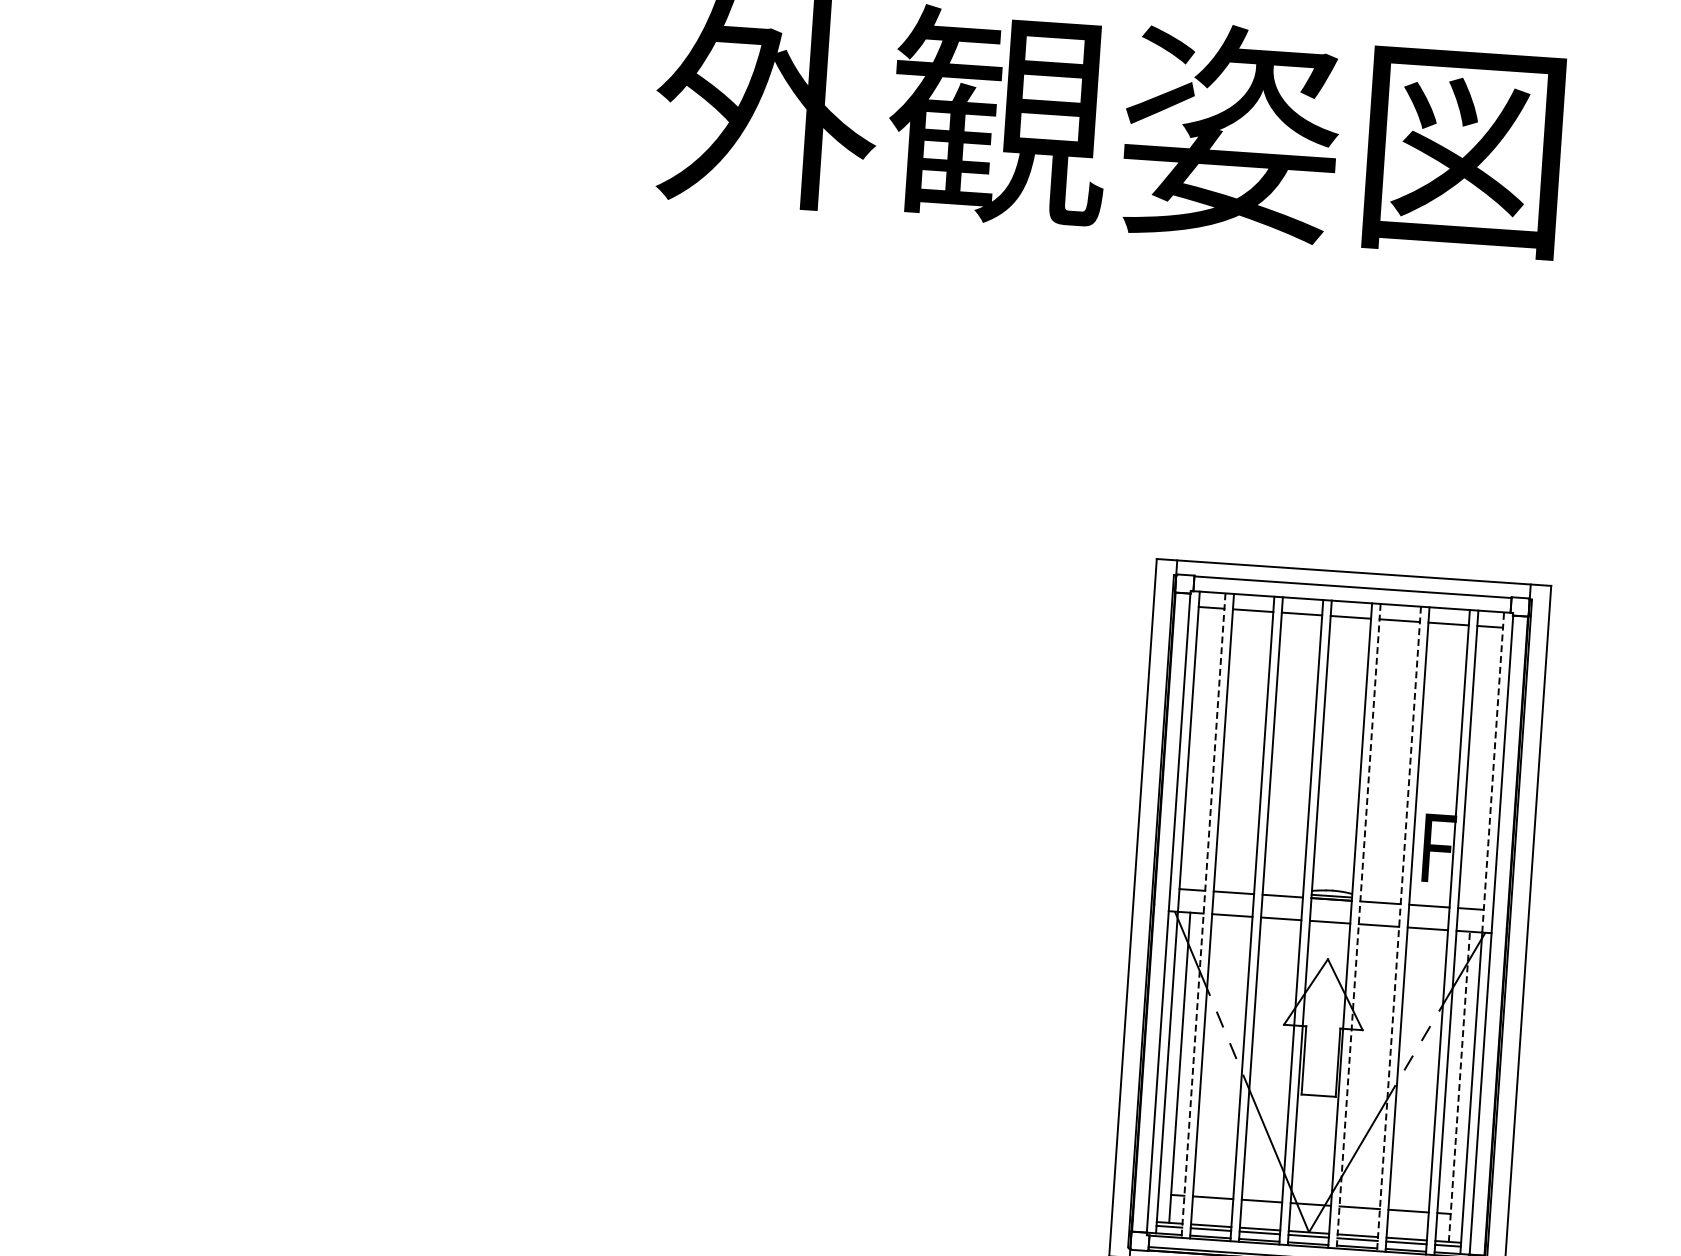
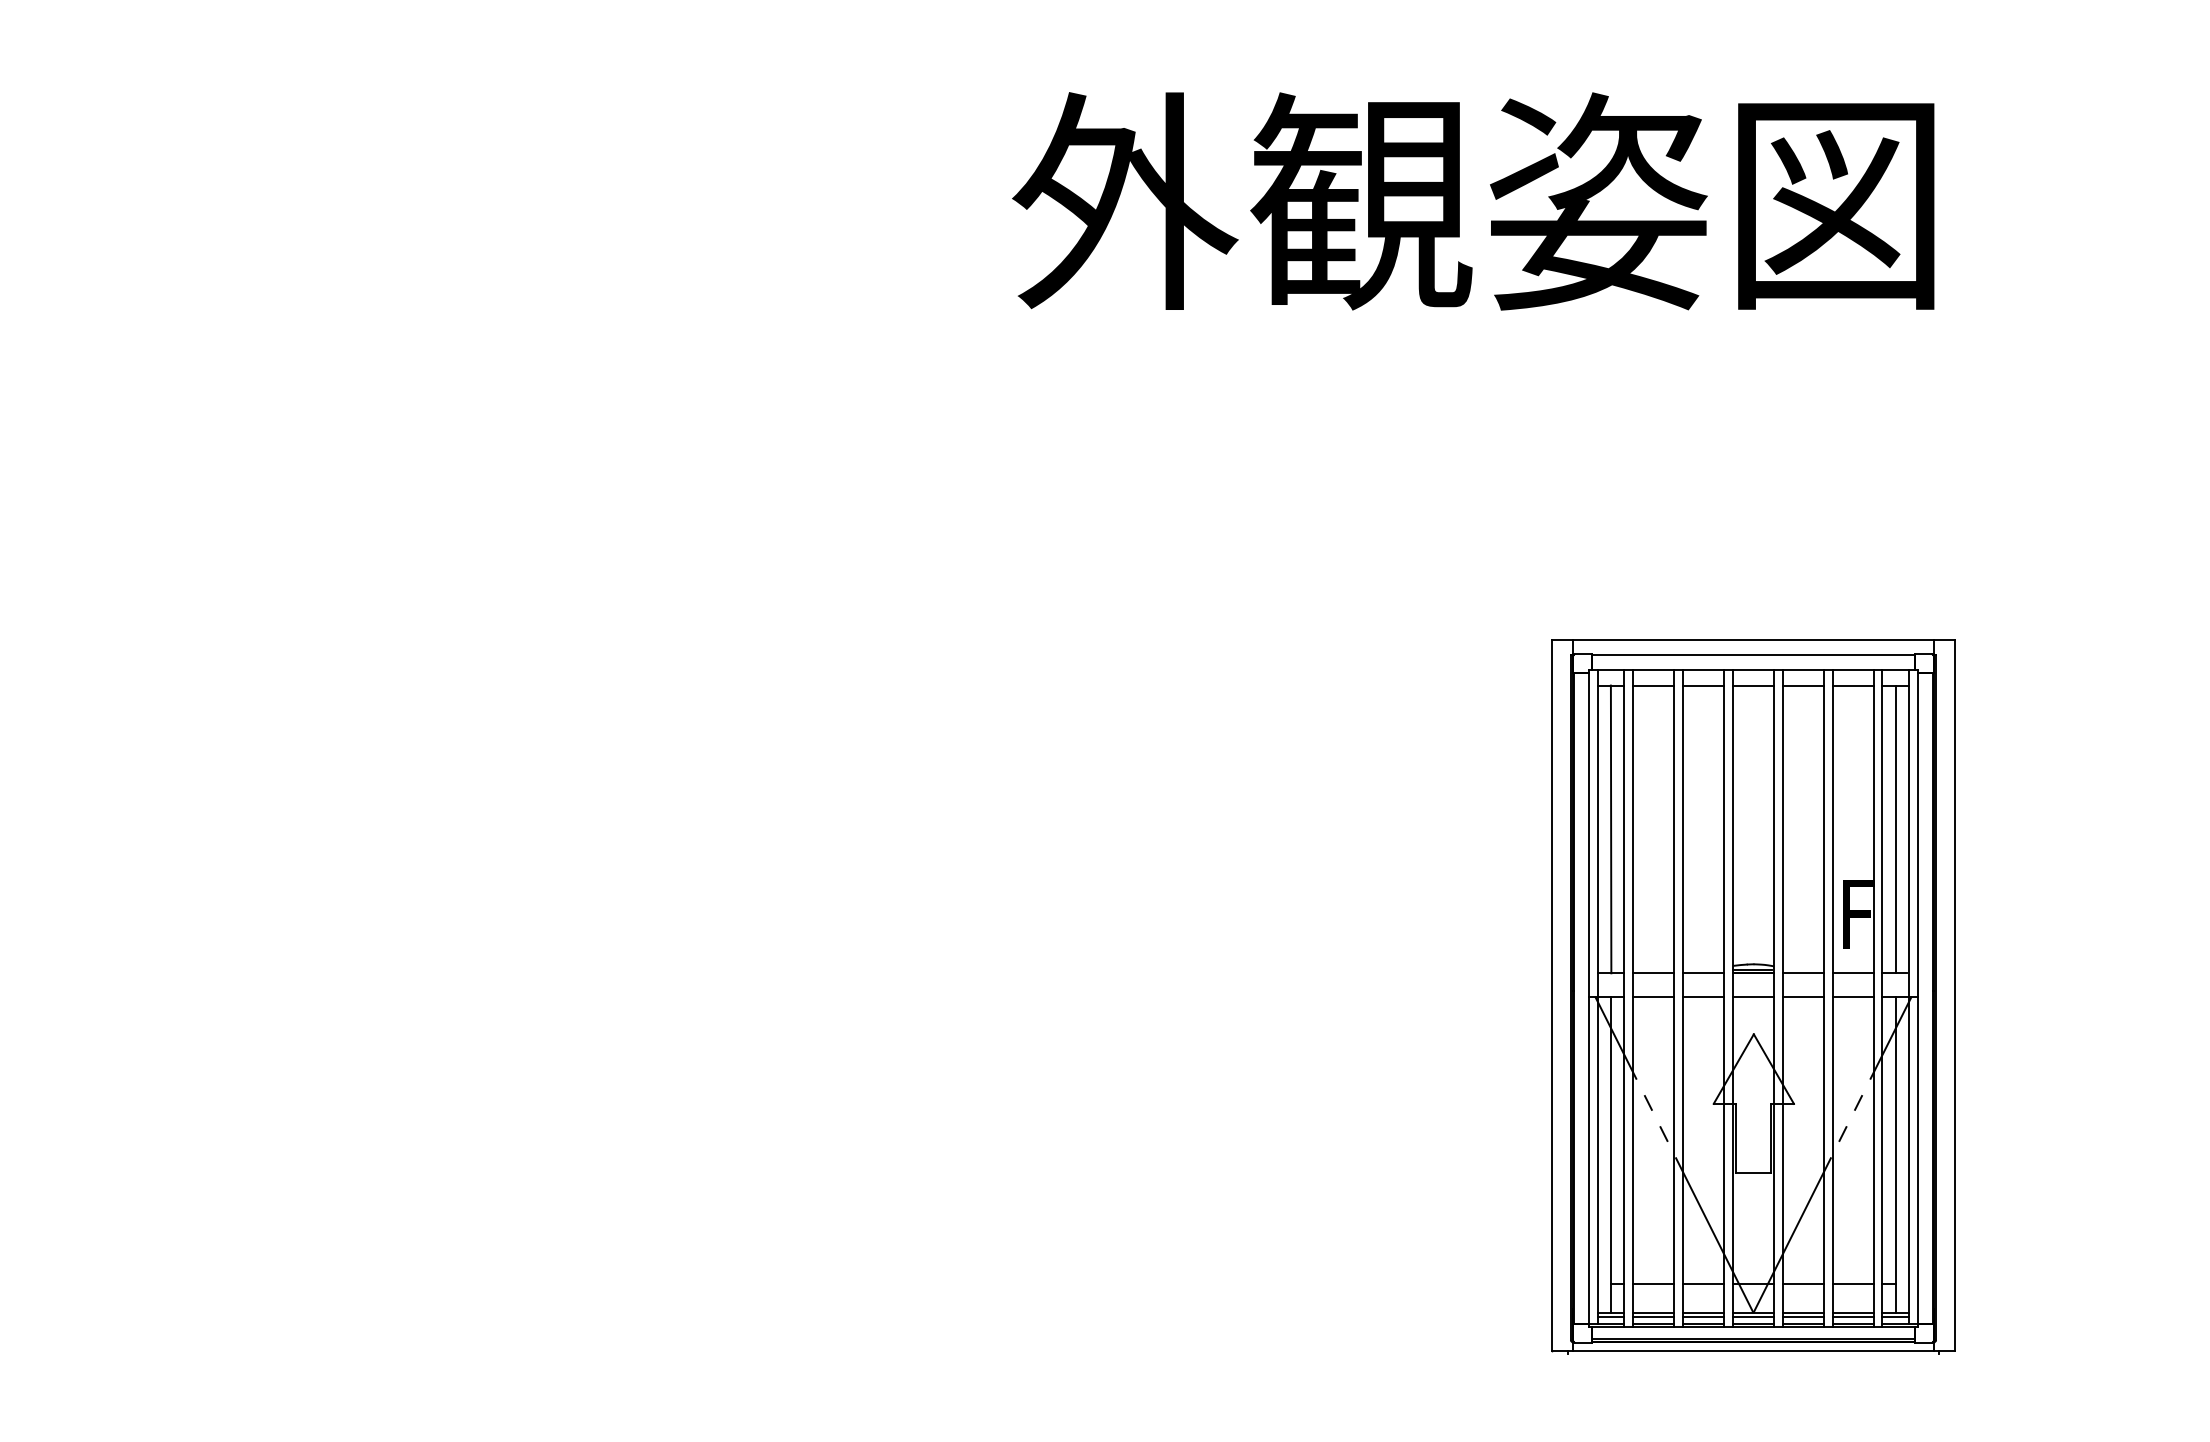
line: (1201, 748) -> (1610, 829), added
line: (1481, 768) -> (1896, 829), added
line: (1493, 771) -> (1908, 832), dashed -> solid
line: (1203, 915) -> (1624, 998), dashed -> solid
line: (1358, 926) -> (1782, 998), dashed -> solid
line: (1398, 928) -> (1823, 998), dashed -> solid
line: (1459, 1086) -> (1896, 1154), dashed -> solid

